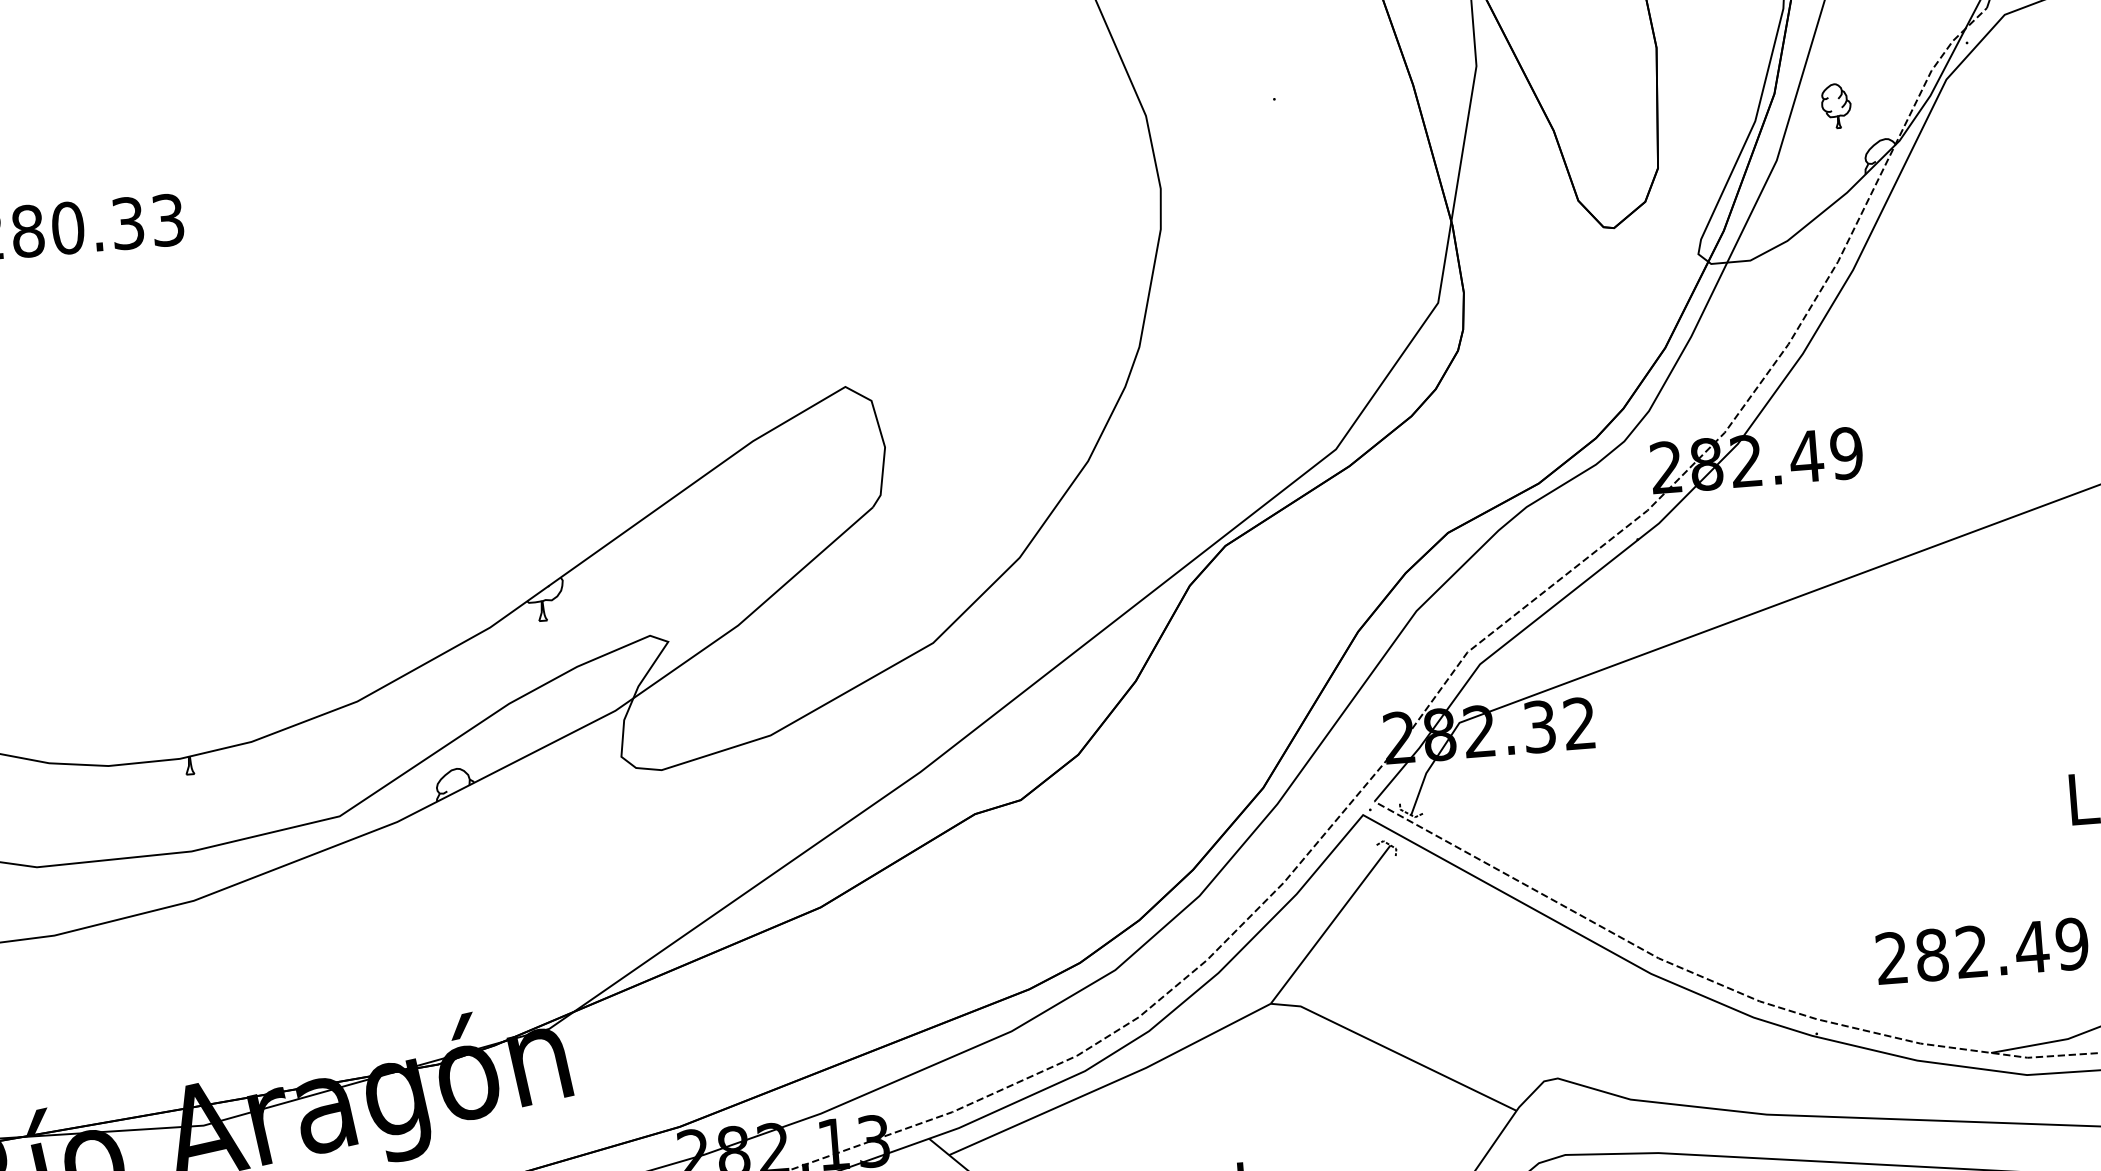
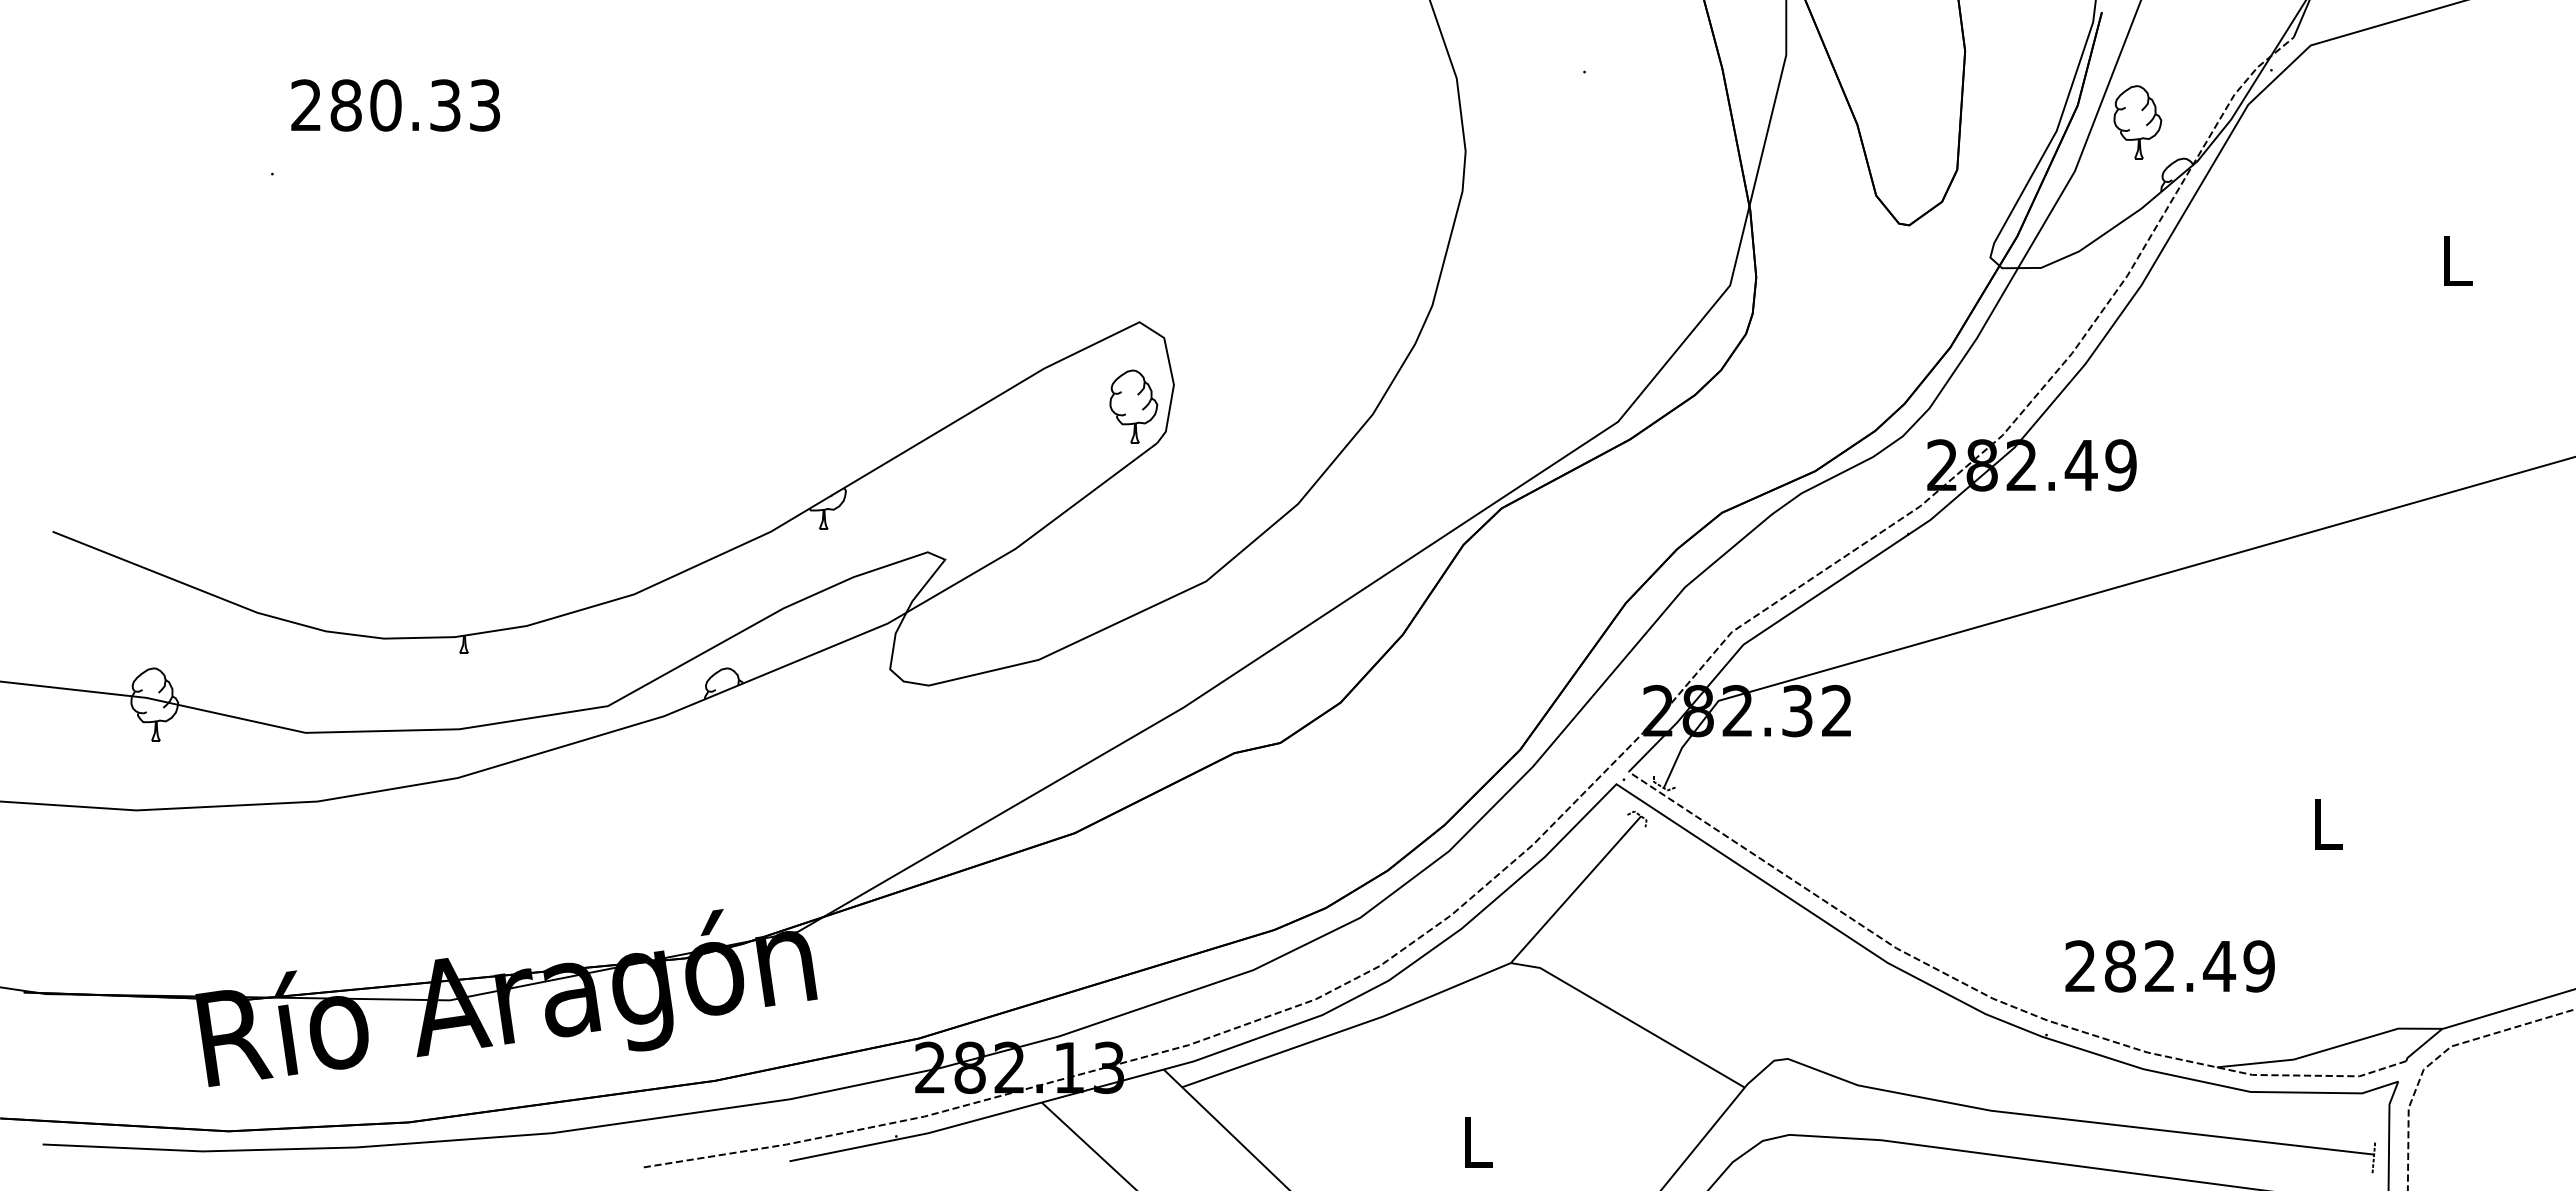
part: (1836, 106) -> (2137, 122), size x1.67
part: (846, 472) -> (1133, 406), added
text: (1981, 951) -> (2169, 966), moved

